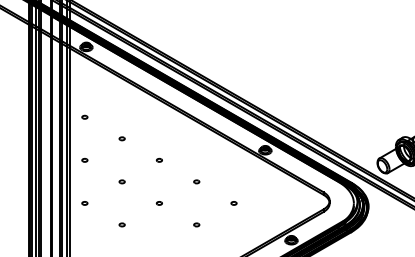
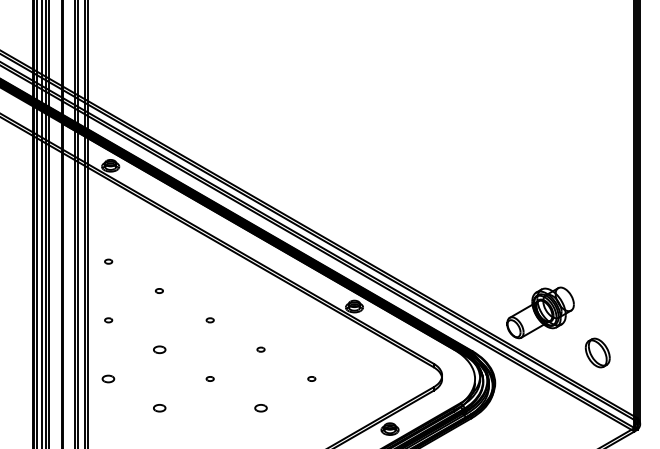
part: (121, 181) -> (158, 349), size x1.6
part: (84, 203) -> (108, 378), size x1.6
part: (121, 225) -> (158, 408), size x1.6
part: (196, 225) -> (260, 408), size x1.6

